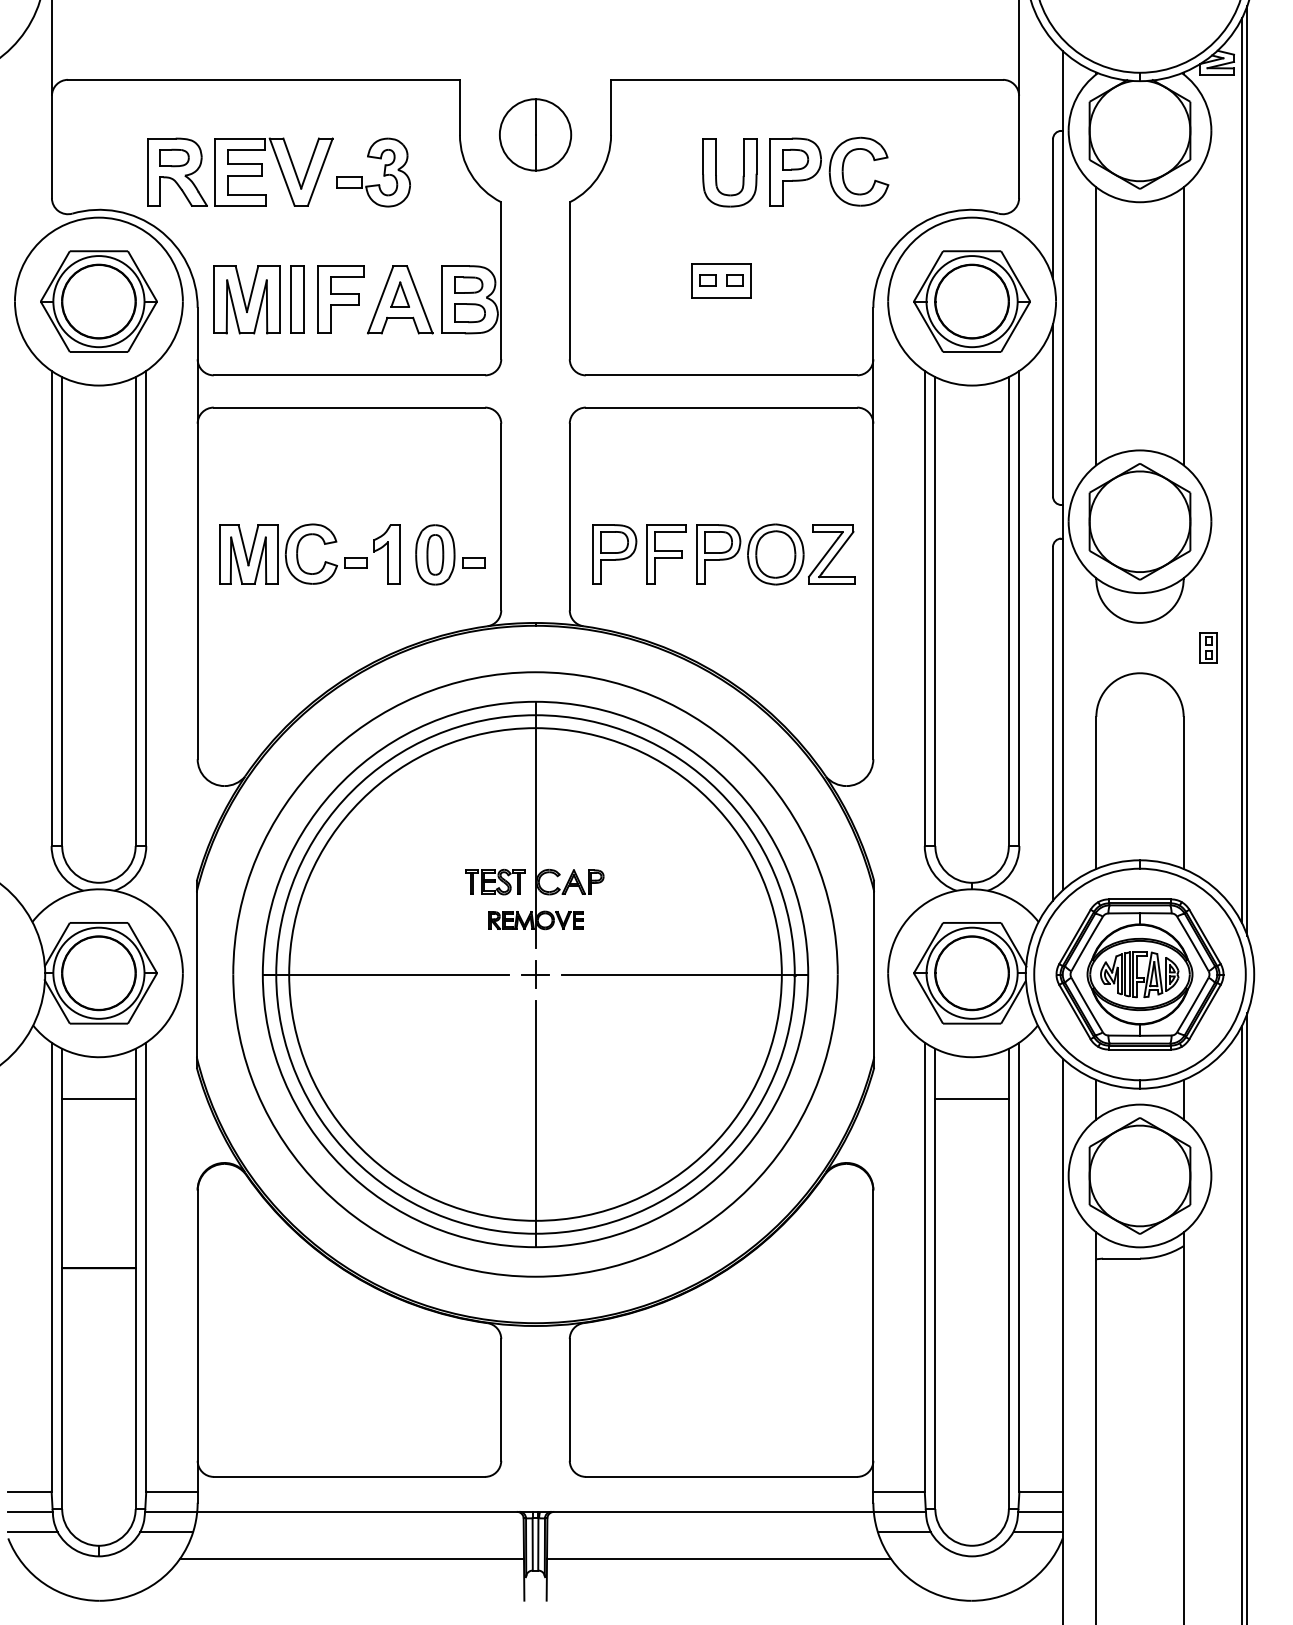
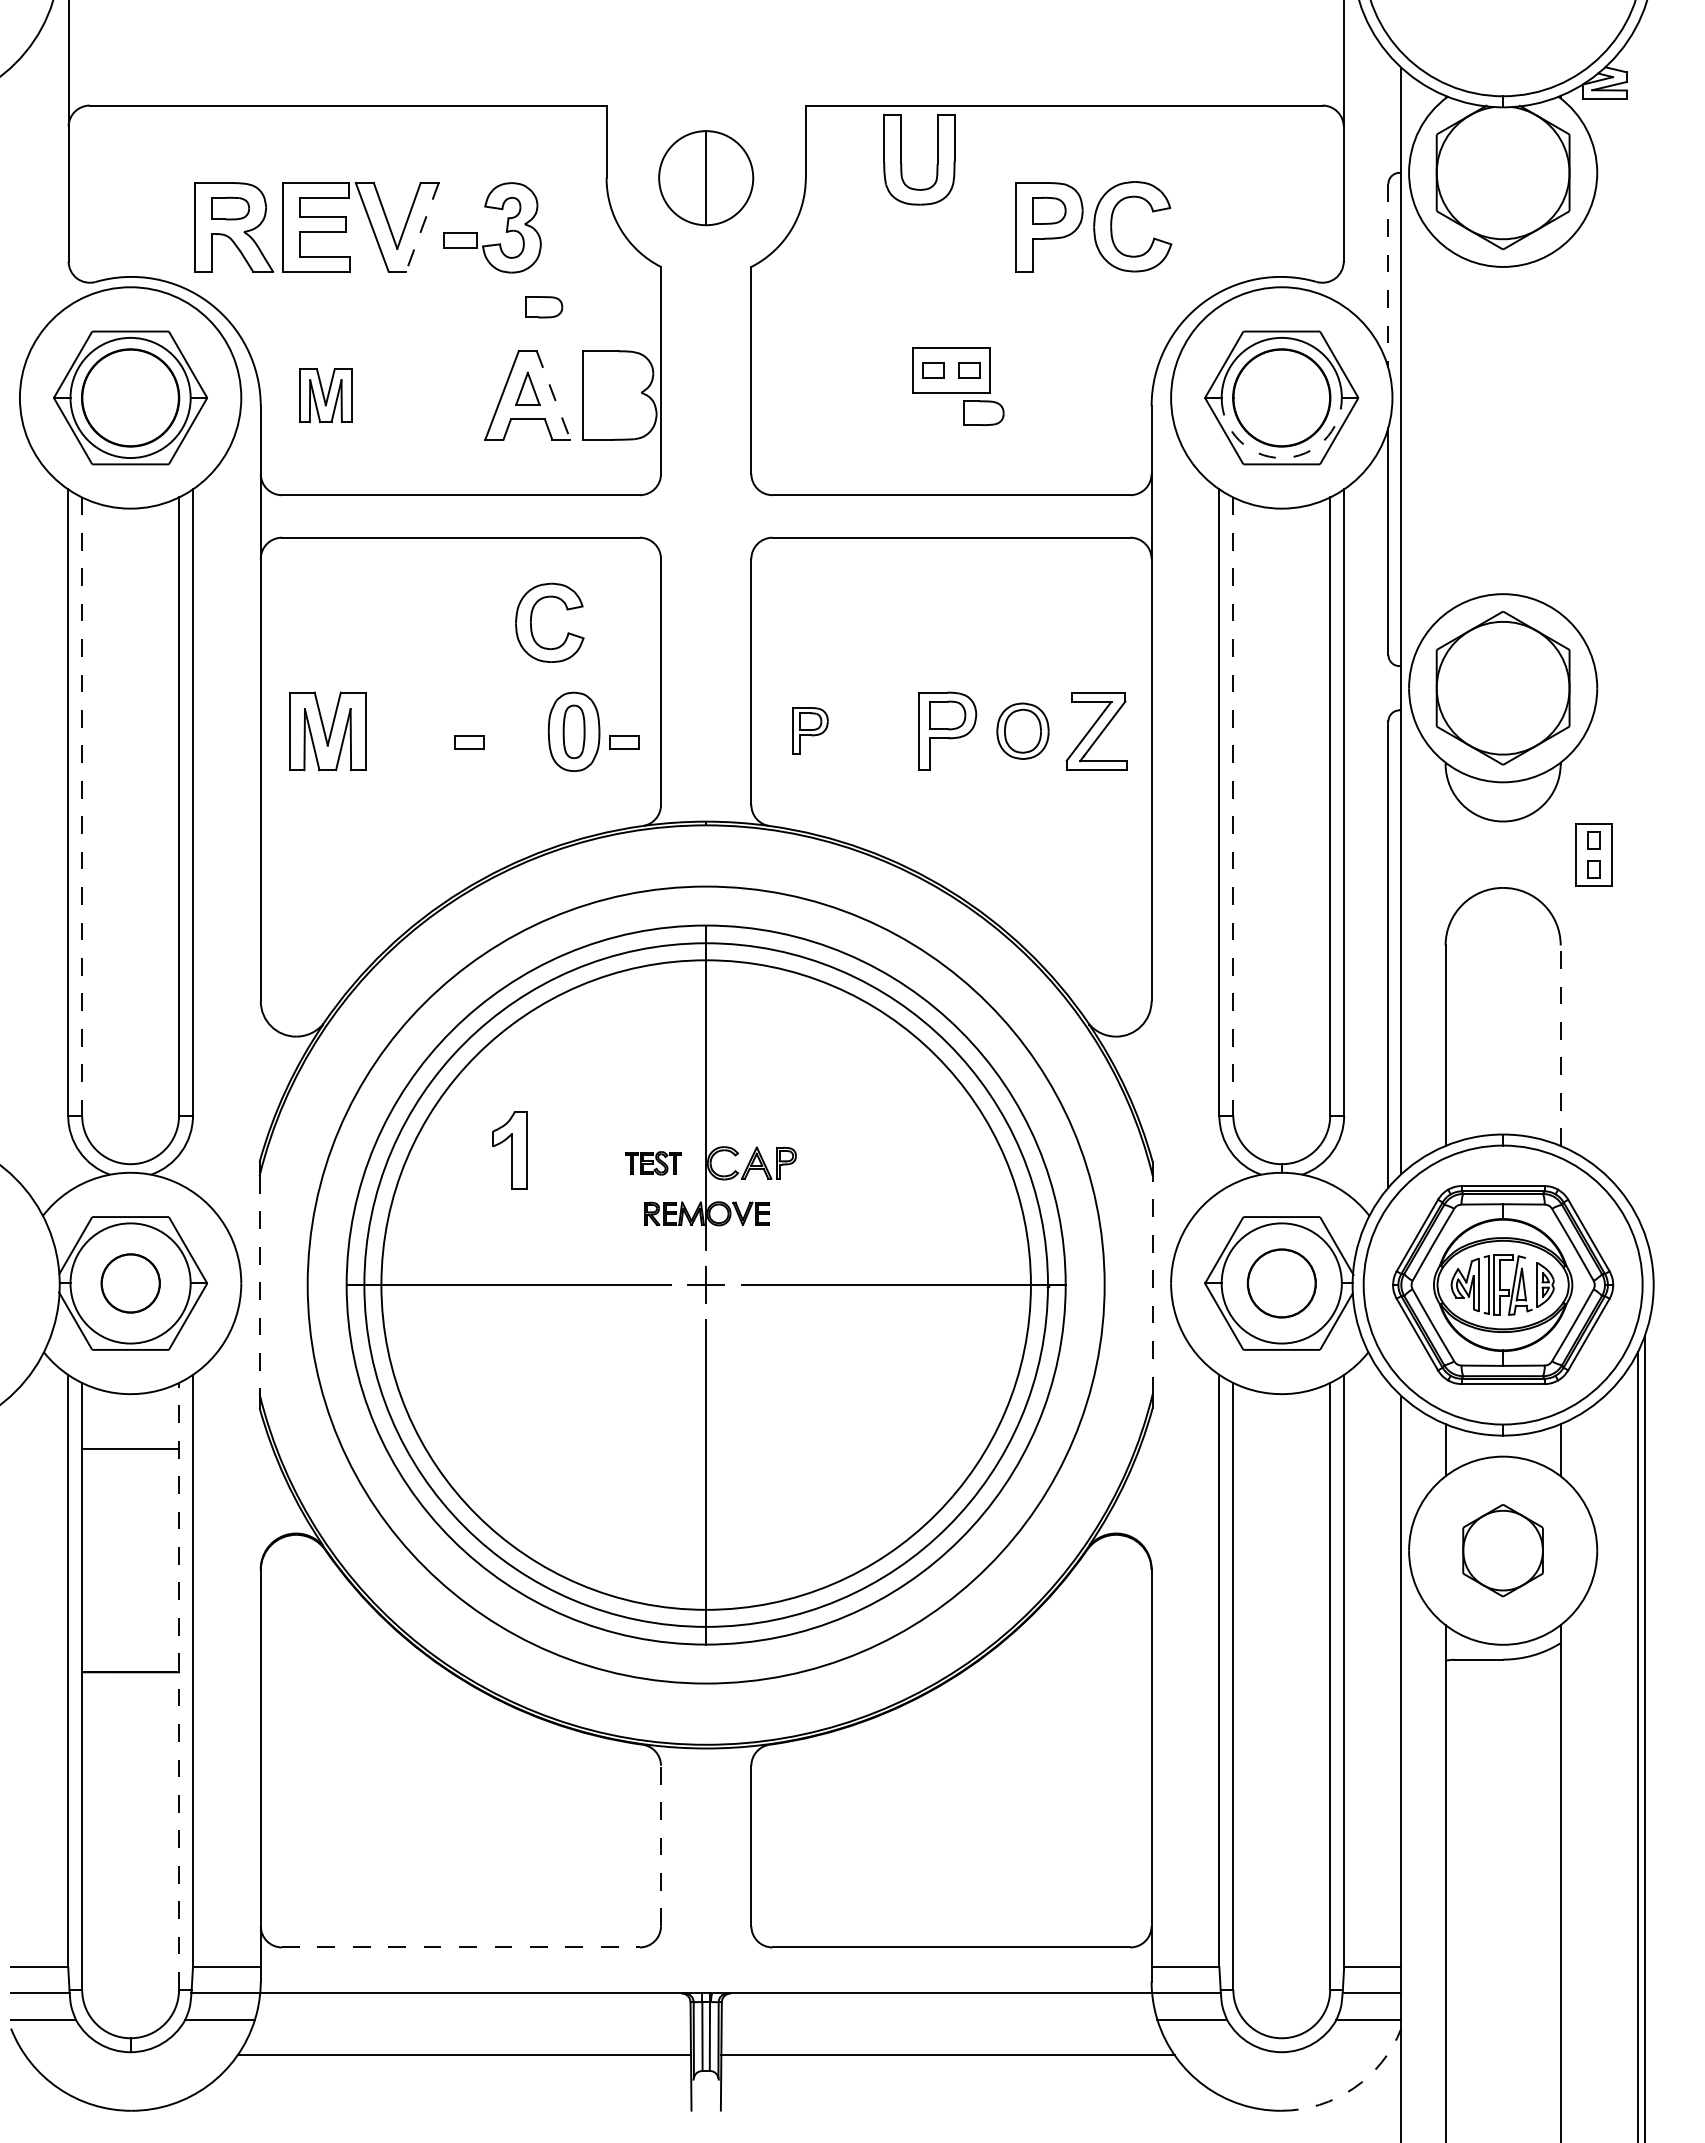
line: (320, 172) -> (422, 227), solid -> dashed
part: (717, 175) -> (902, 163), moved
line: (1053, 209) -> (1388, 276), solid -> dashed
part: (469, 285) -> (544, 307), moved
part: (246, 299) -> (325, 395), size x0.6
part: (297, 299) -> (392, 395), removed
part: (340, 299) -> (449, 395), removed
line: (419, 300) -> (553, 396), solid -> dashed
part: (469, 312) -> (983, 412), moved
line: (1096, 326) -> (1445, 430), removed
line: (1183, 326) -> (1560, 430), removed
arc: (971, 347) -> (1281, 458), solid -> dashed
line: (1241, 470) -> (1637, 620), removed
line: (1247, 470) -> (1644, 620), removed
part: (297, 553) -> (531, 622), moved
part: (614, 553) -> (810, 730), size x0.6
part: (775, 553) -> (1022, 730), size x0.7
part: (386, 554) -> (509, 1150), moved
part: (666, 554) -> (878, 731), removed
line: (62, 612) -> (82, 807), solid -> dashed
line: (935, 612) -> (1233, 807), solid -> dashed
part: (1208, 647) -> (1593, 854), size x1.6
line: (1183, 792) -> (1560, 1045), solid -> dashed
part: (495, 882) -> (653, 1163), size x0.7
part: (98, 973) -> (130, 1283), size x0.6
part: (971, 973) -> (1281, 1283), size x0.7
line: (1159, 973) -> (1528, 1283), removed
line: (196, 974) -> (259, 1285), solid -> dashed
line: (874, 974) -> (1152, 1284), solid -> dashed
line: (1125, 974) -> (1483, 1284), removed
line: (971, 1099) -> (1281, 1449), removed
part: (1139, 1175) -> (1502, 1550), size x0.6
line: (136, 1278) -> (179, 1685), solid -> dashed
line: (501, 1399) -> (661, 1845), solid -> dashed
line: (349, 1476) -> (460, 1947), solid -> dashed
arc: (1026, 1583) -> (1353, 2088), solid -> dashed

